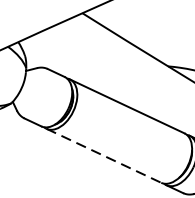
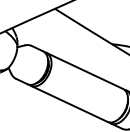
line: (104, 156) -> (69, 104), dashed -> solid

